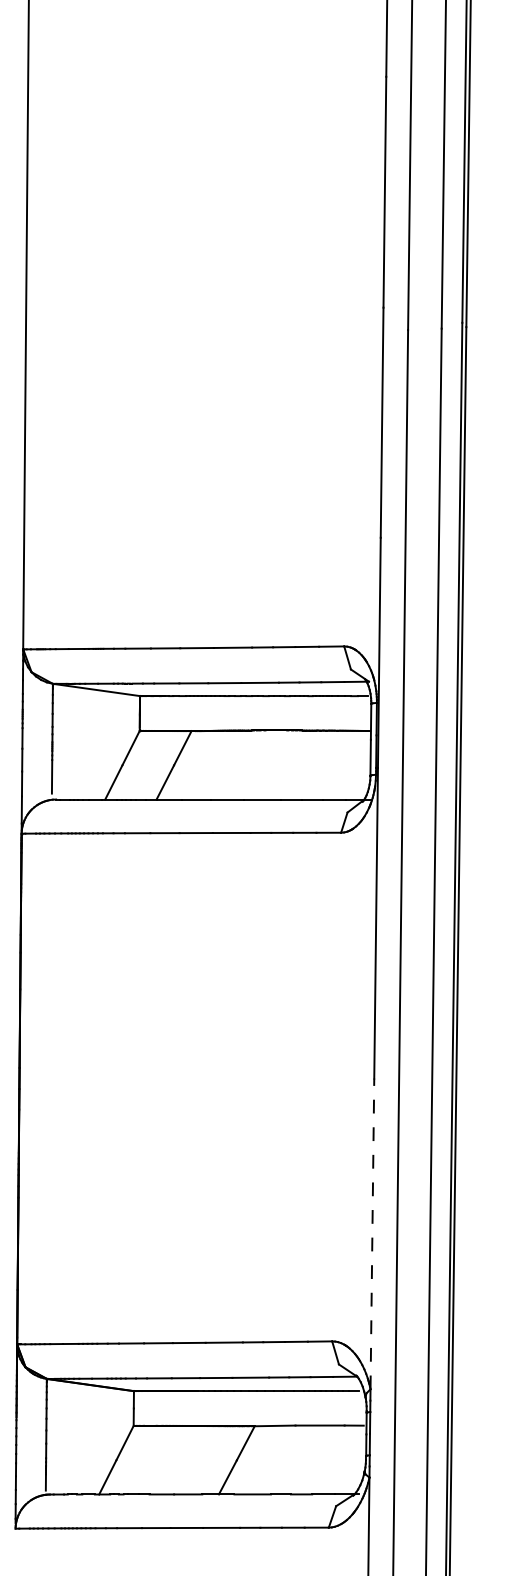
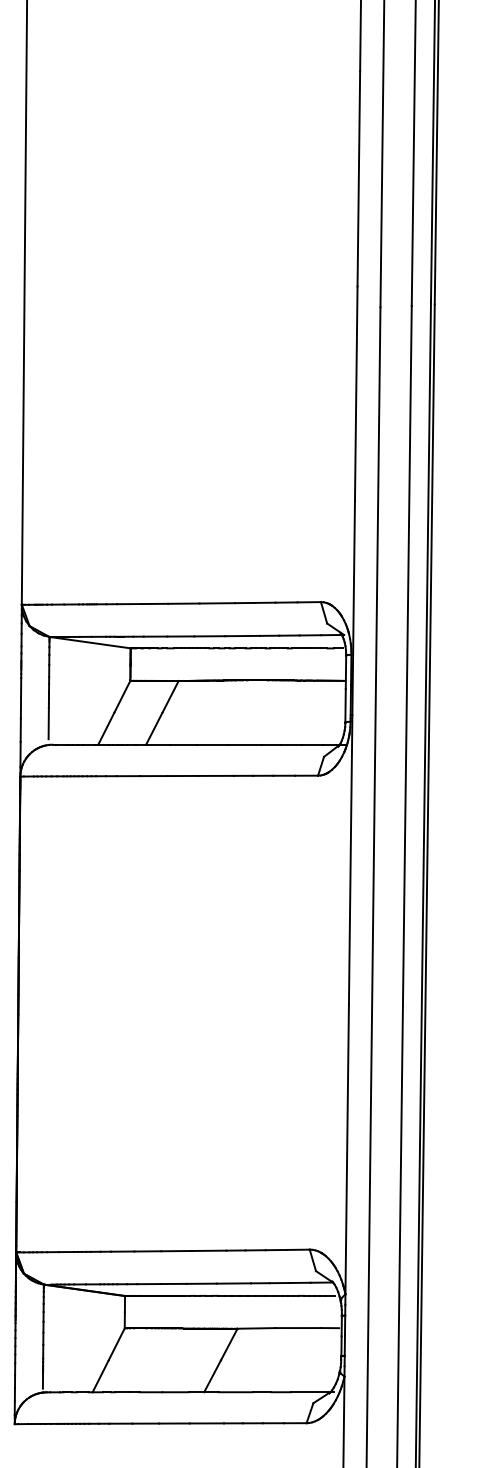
line: (372, 1233) -> (347, 1149), dashed -> solid

